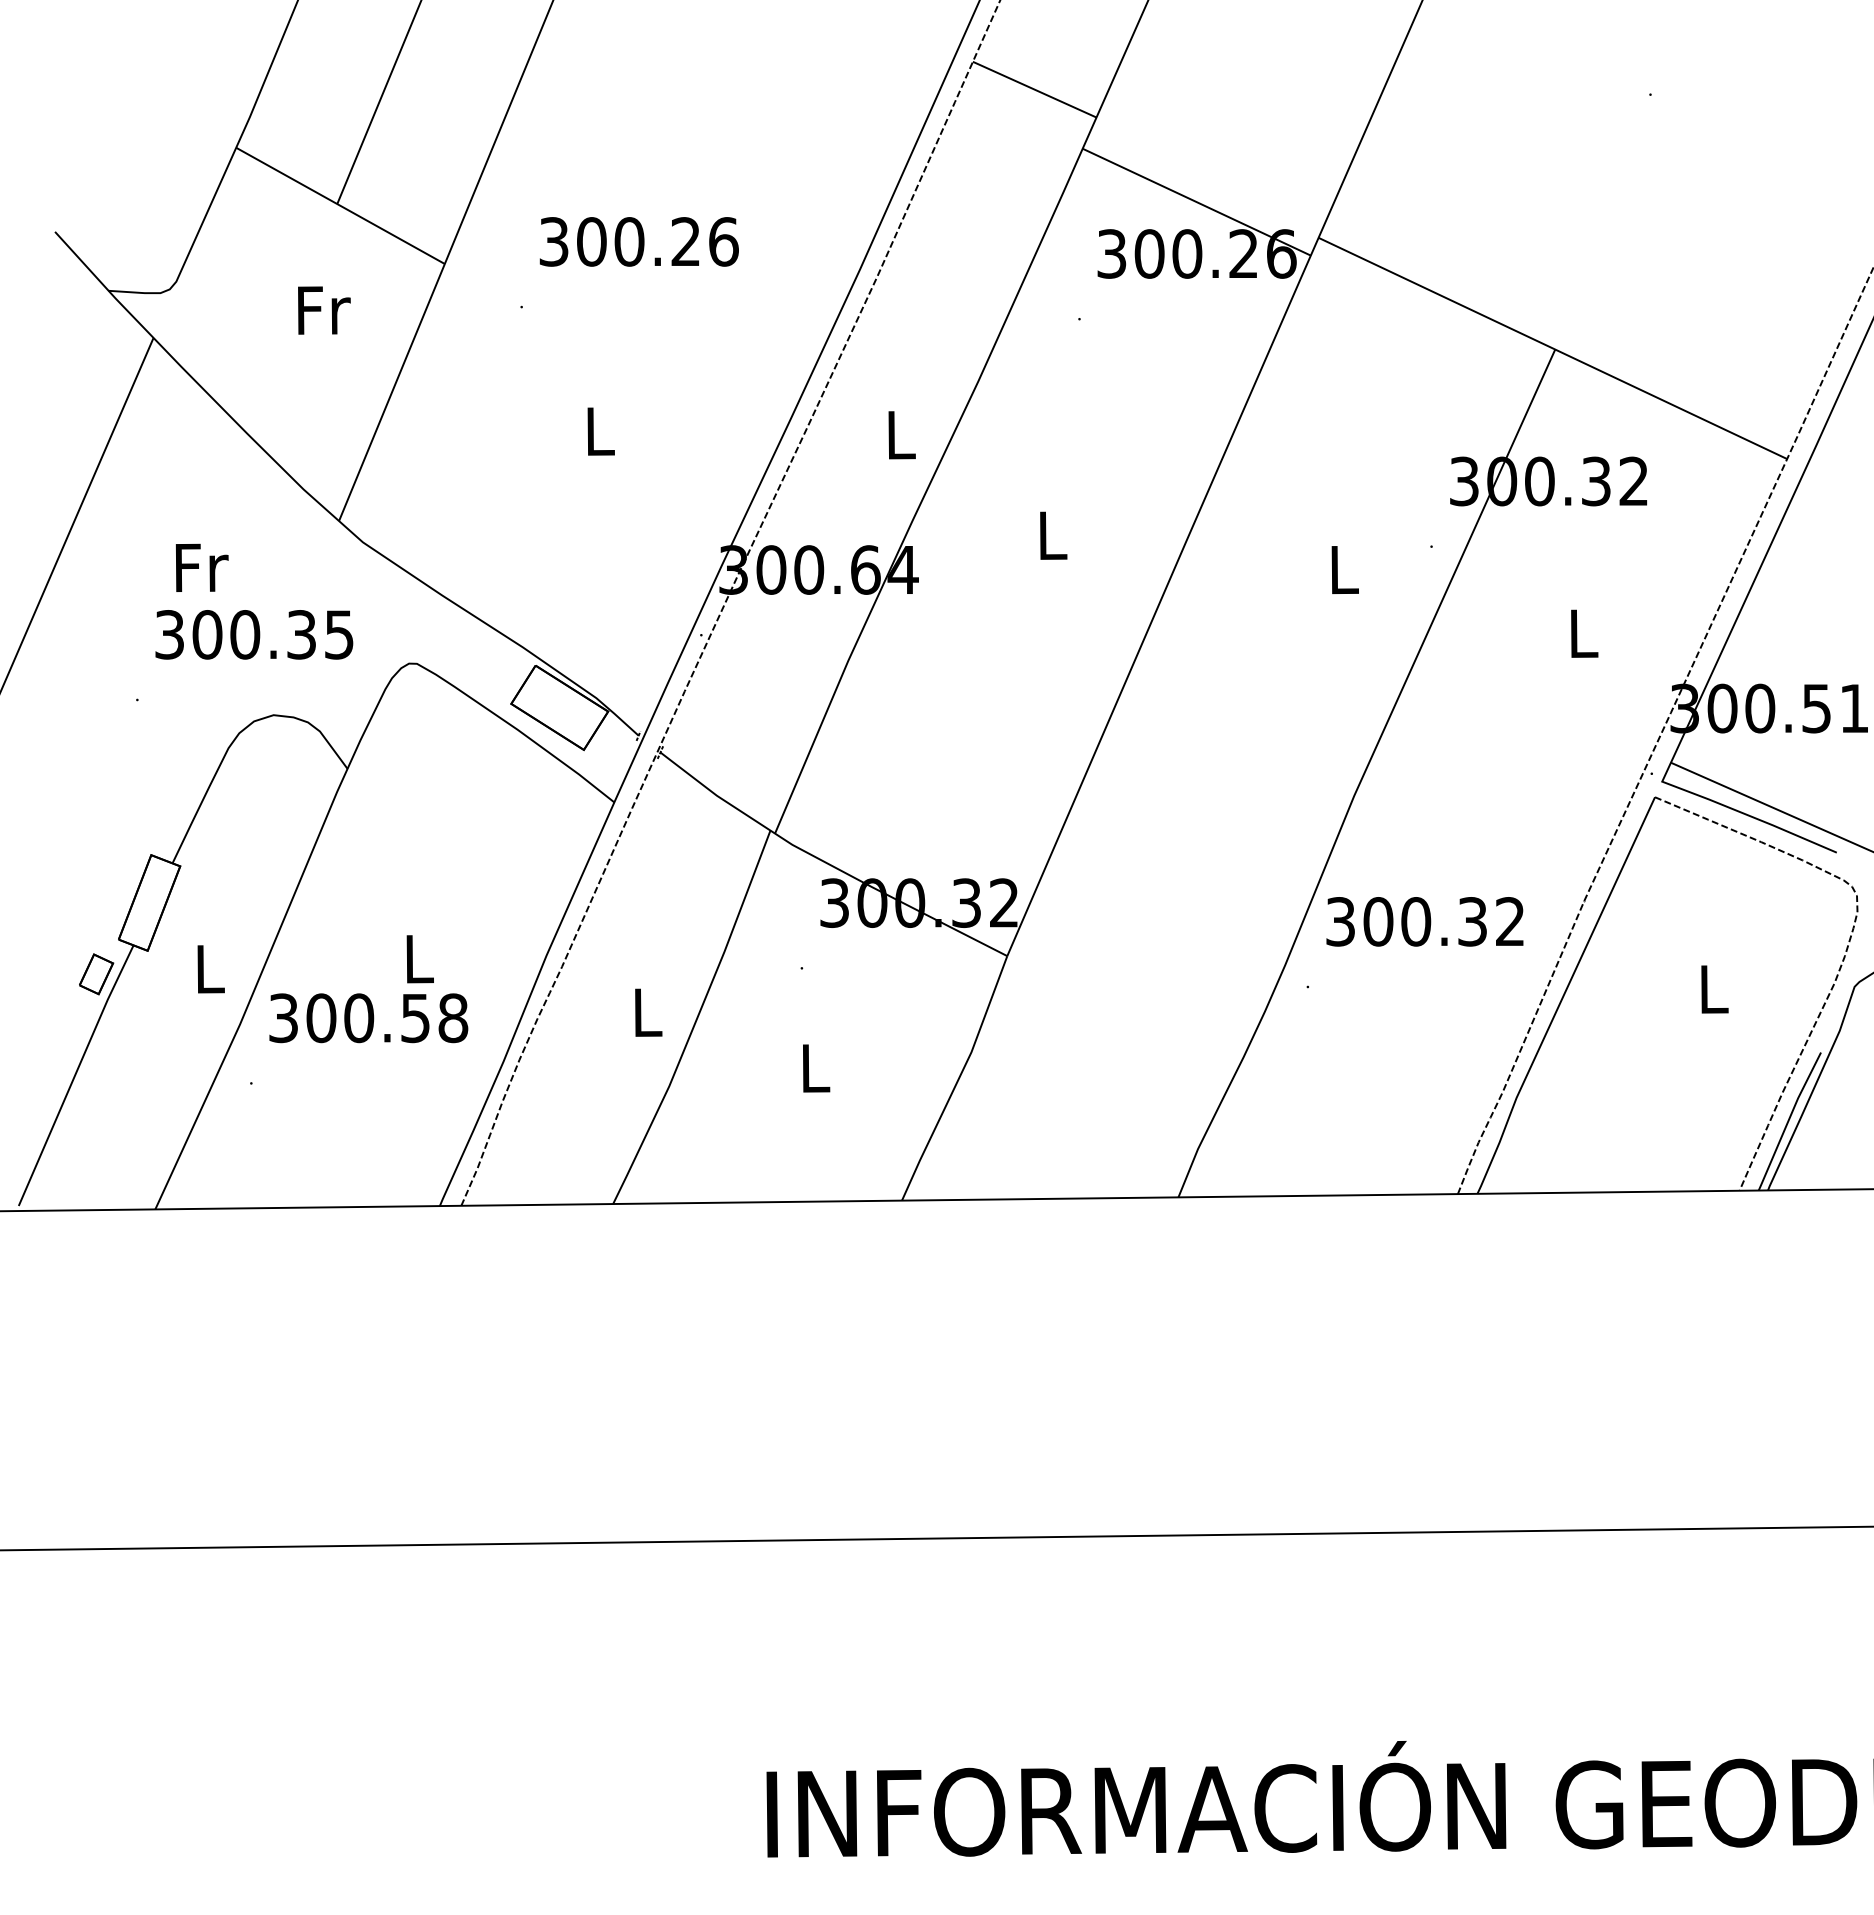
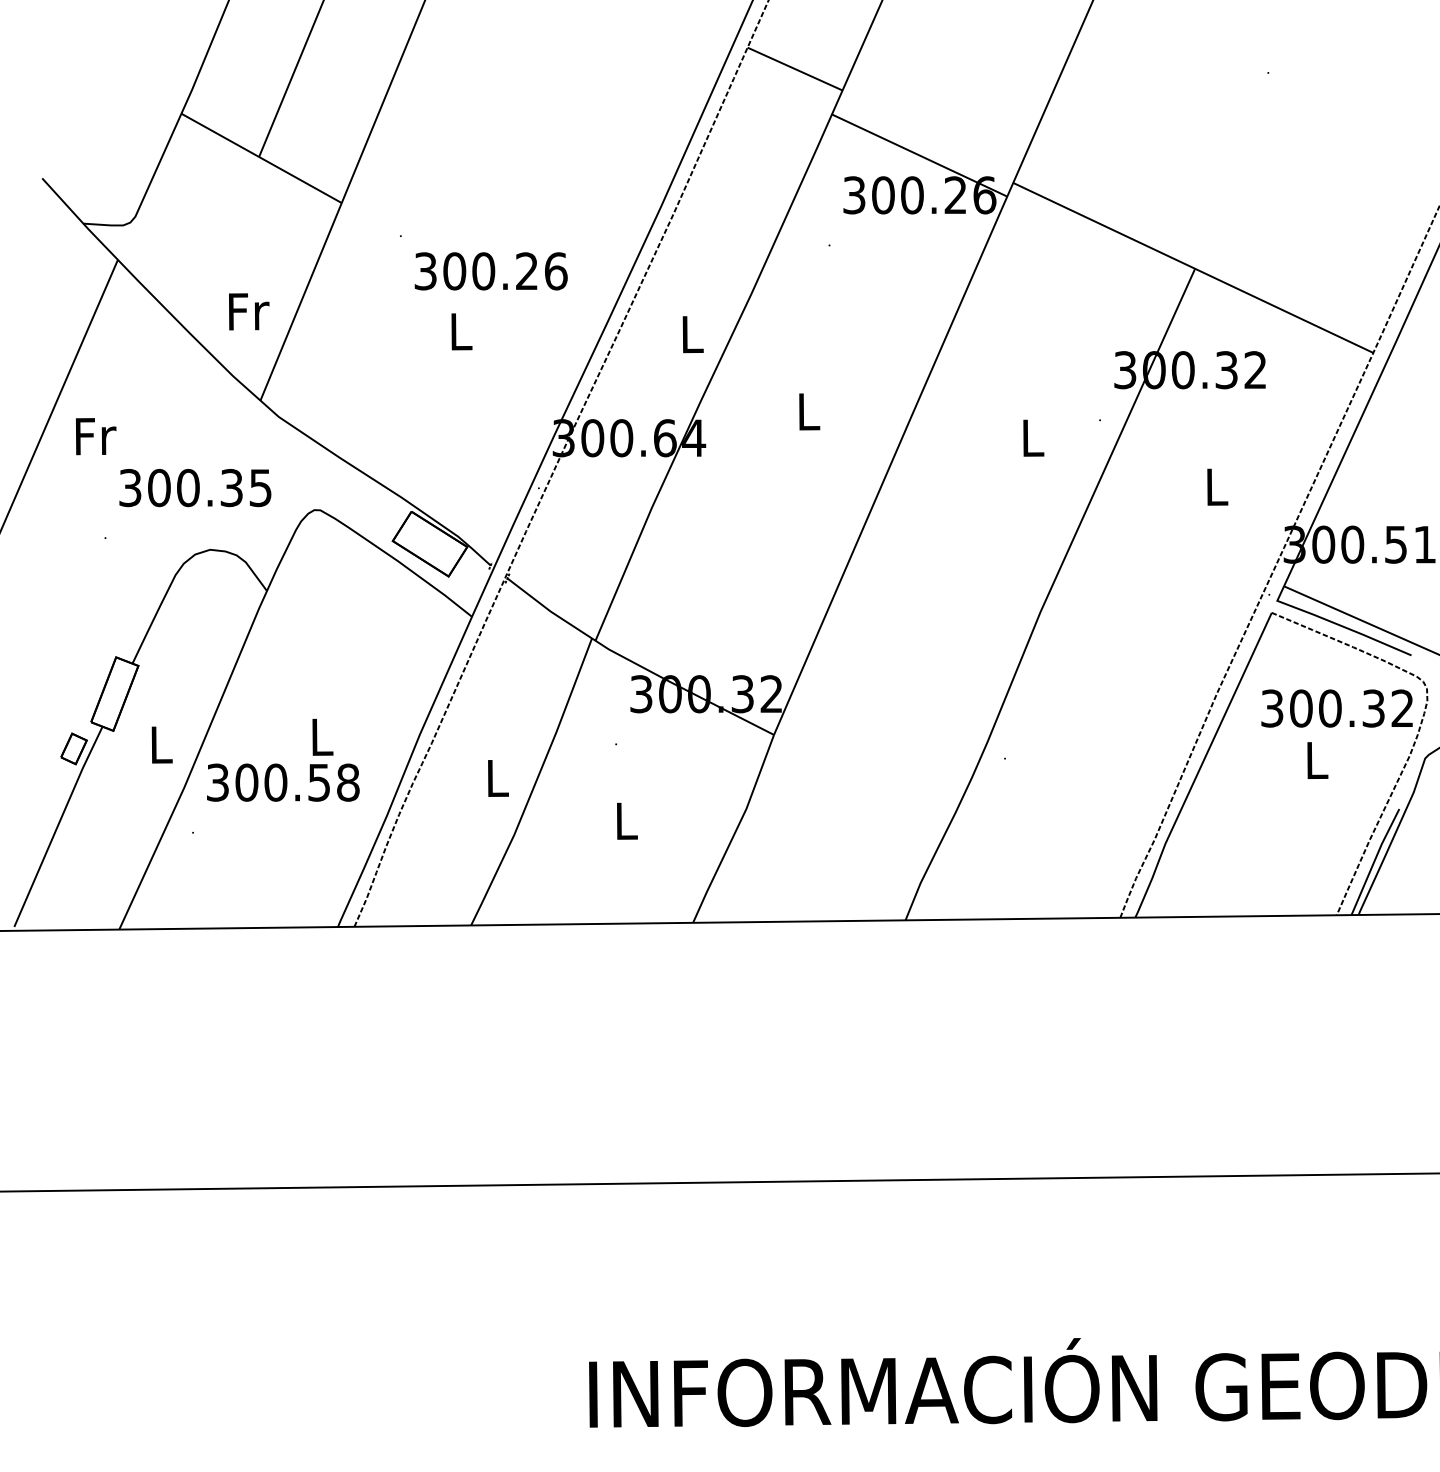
text: (638, 241) -> (490, 271), moved
text: (324, 310) -> (249, 311), moved
text: (202, 567) -> (96, 436), moved
text: (1424, 921) -> (1336, 708), moved

